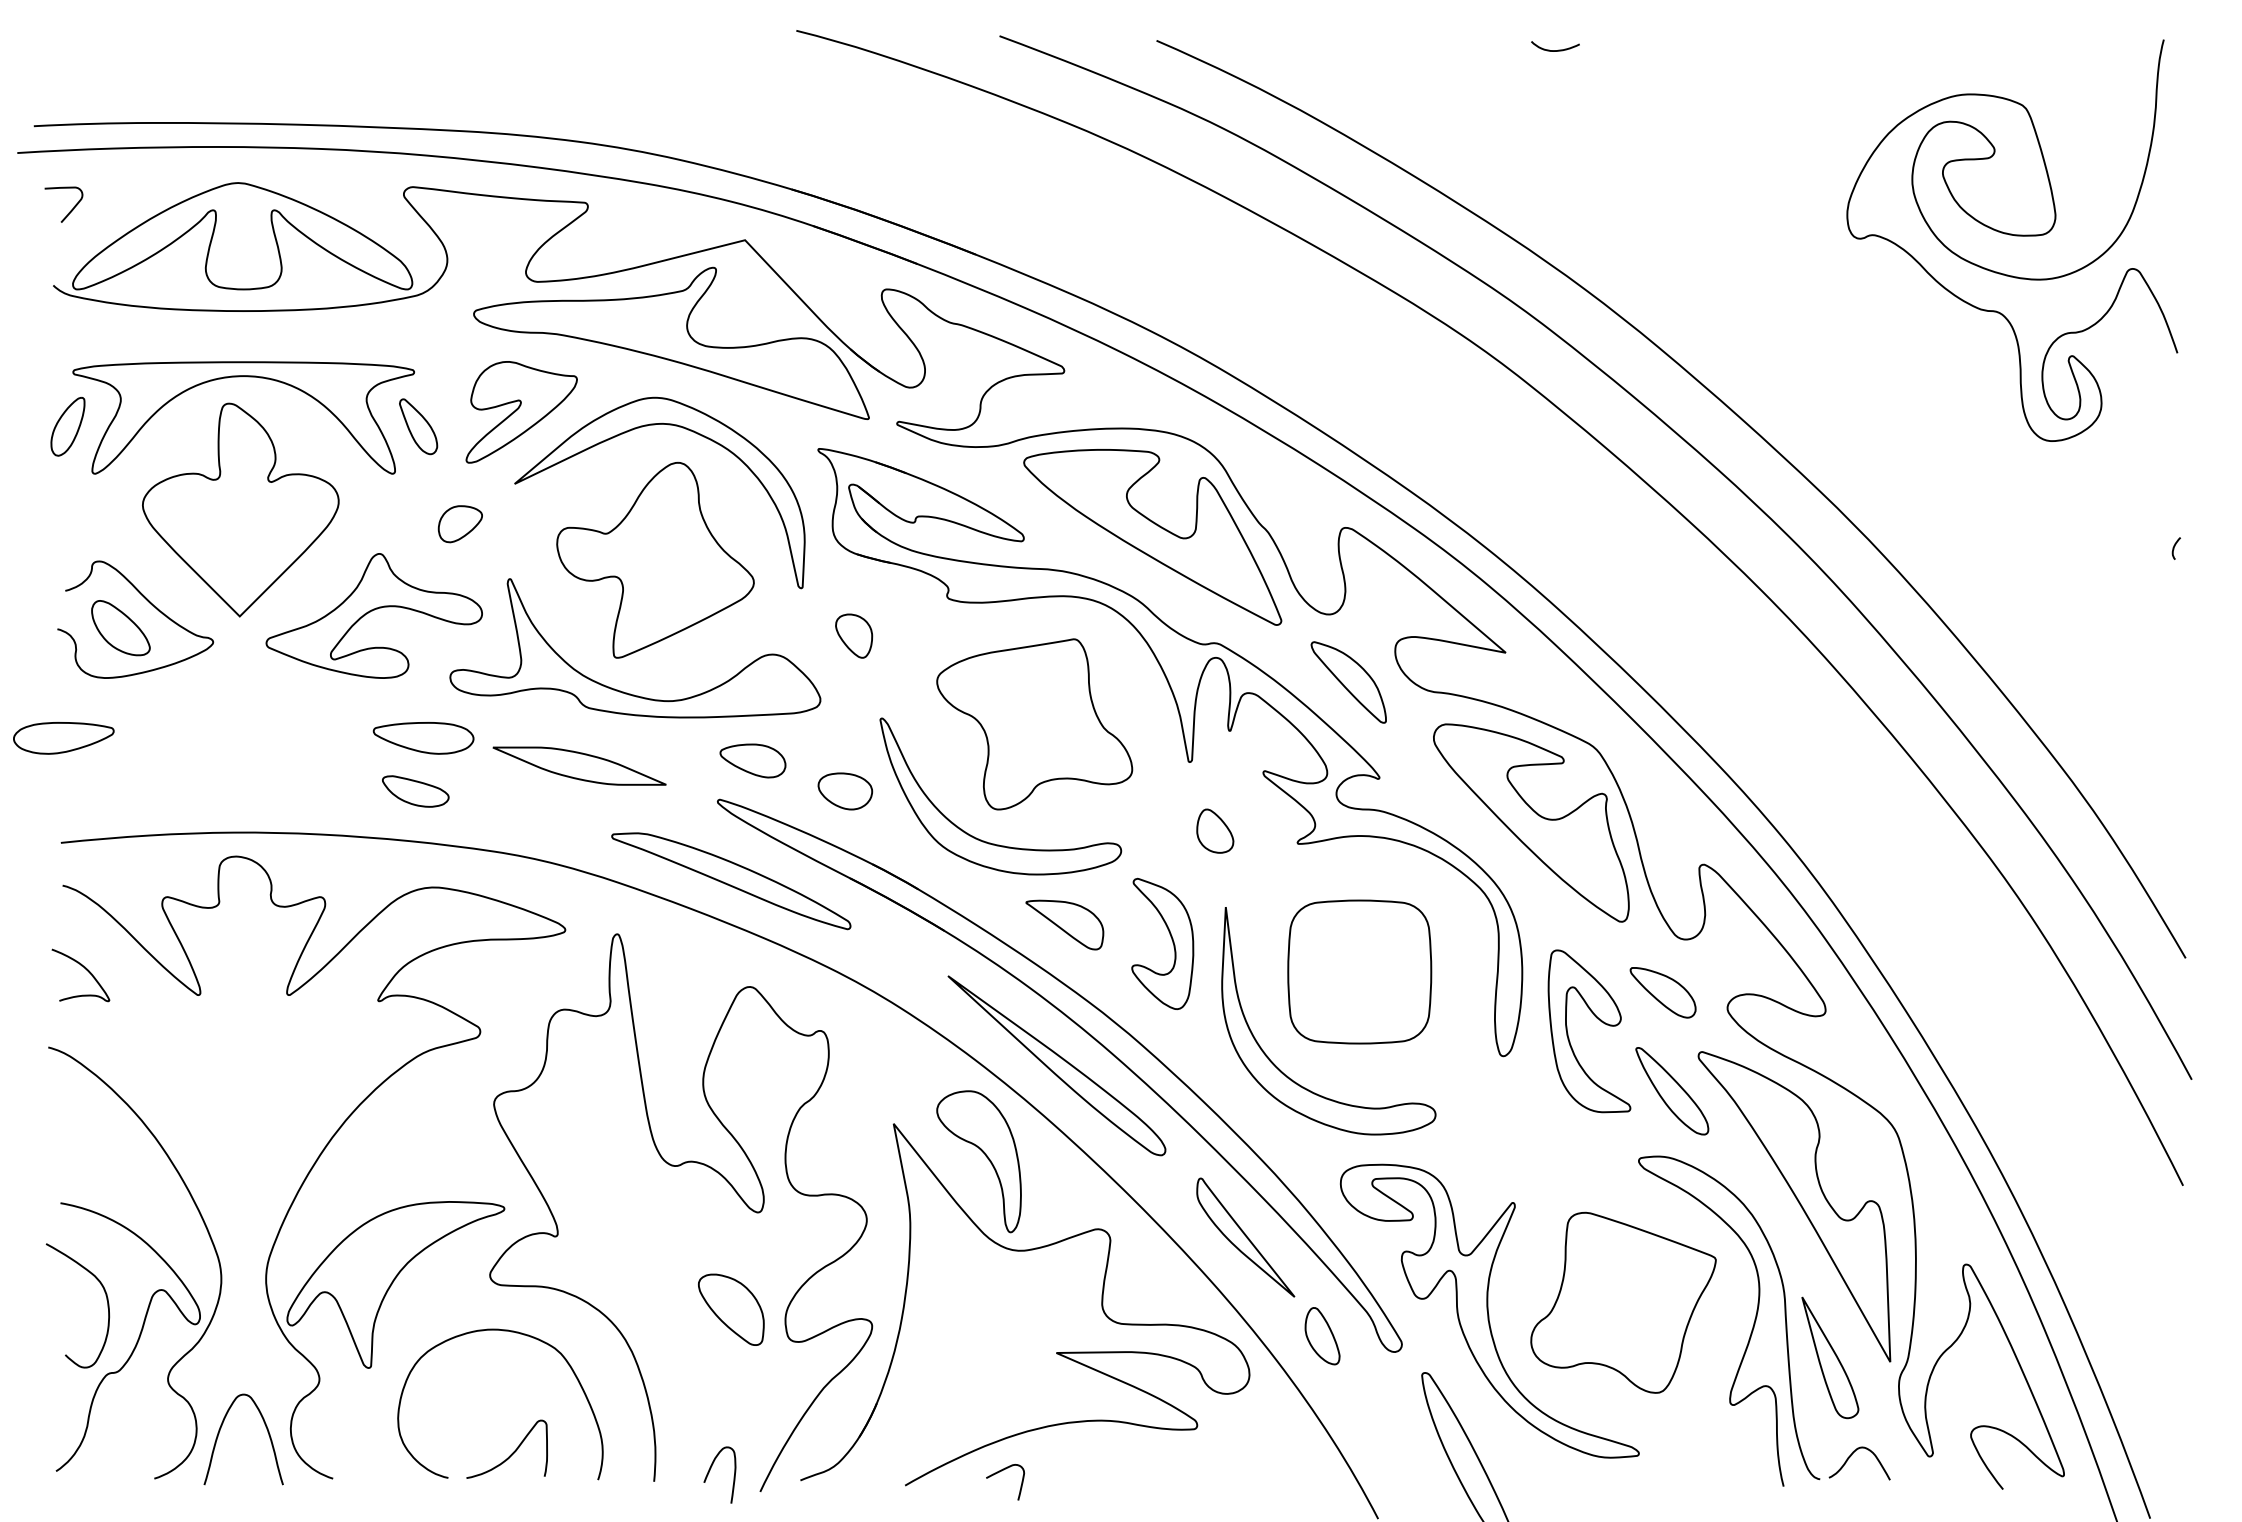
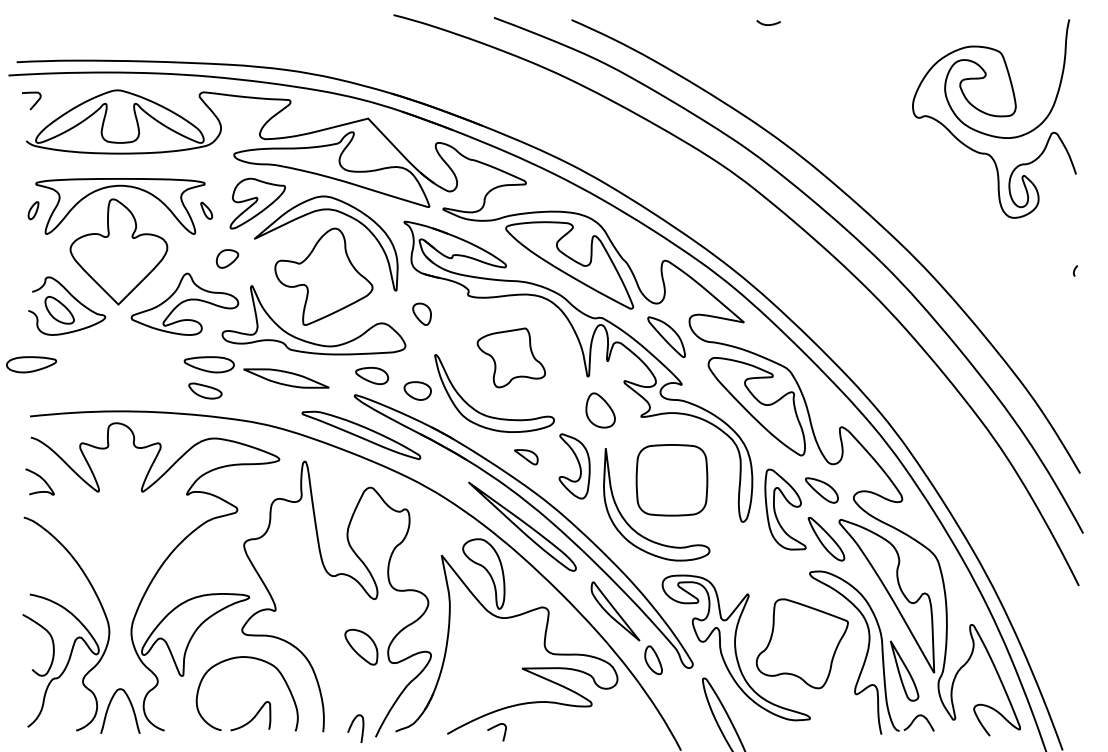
part: (67, 426) -> (33, 210), size x0.6
part: (417, 426) -> (206, 210), size x0.6
part: (1035, 723) -> (511, 357), size x0.7
part: (1215, 830) -> (600, 410), size x1.6
part: (1065, 925) -> (526, 457), size x0.6

